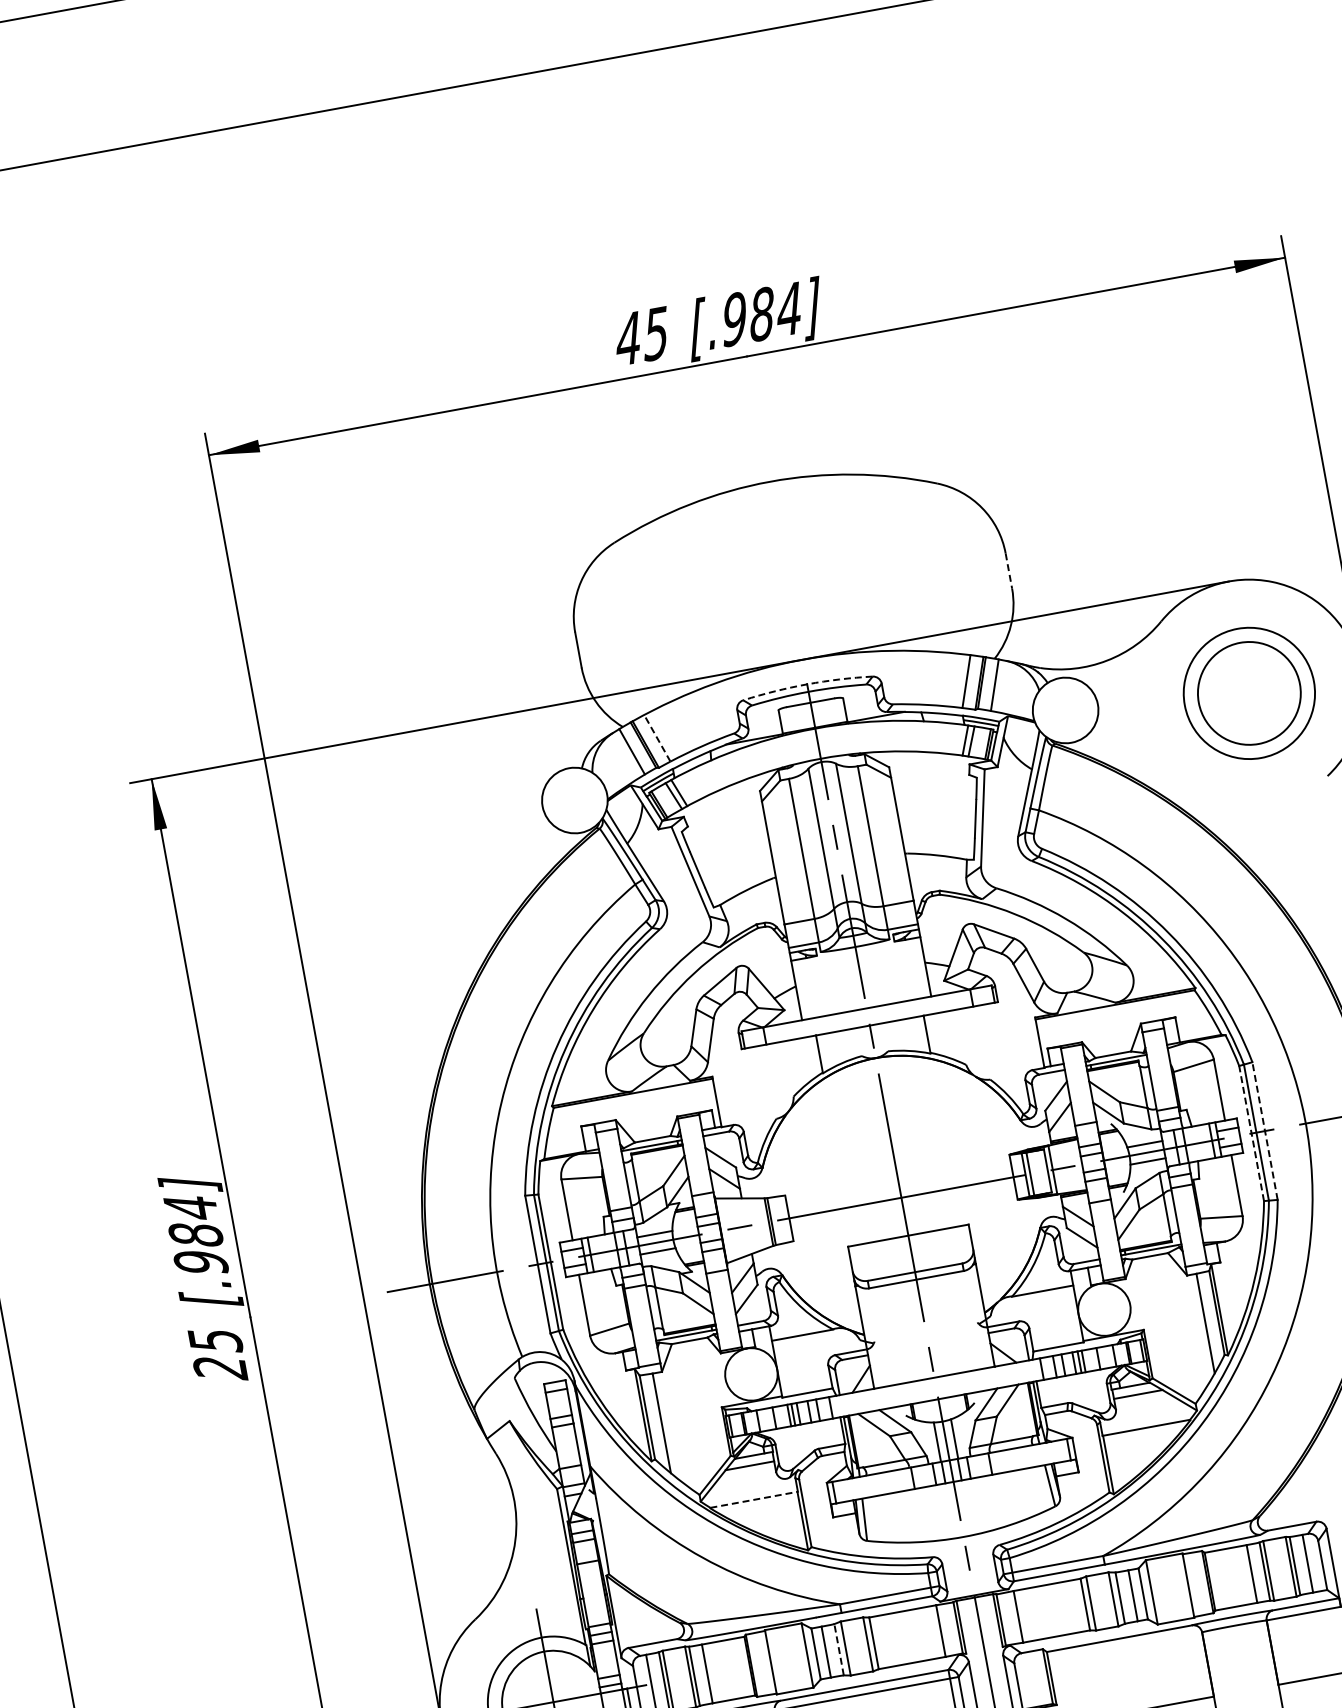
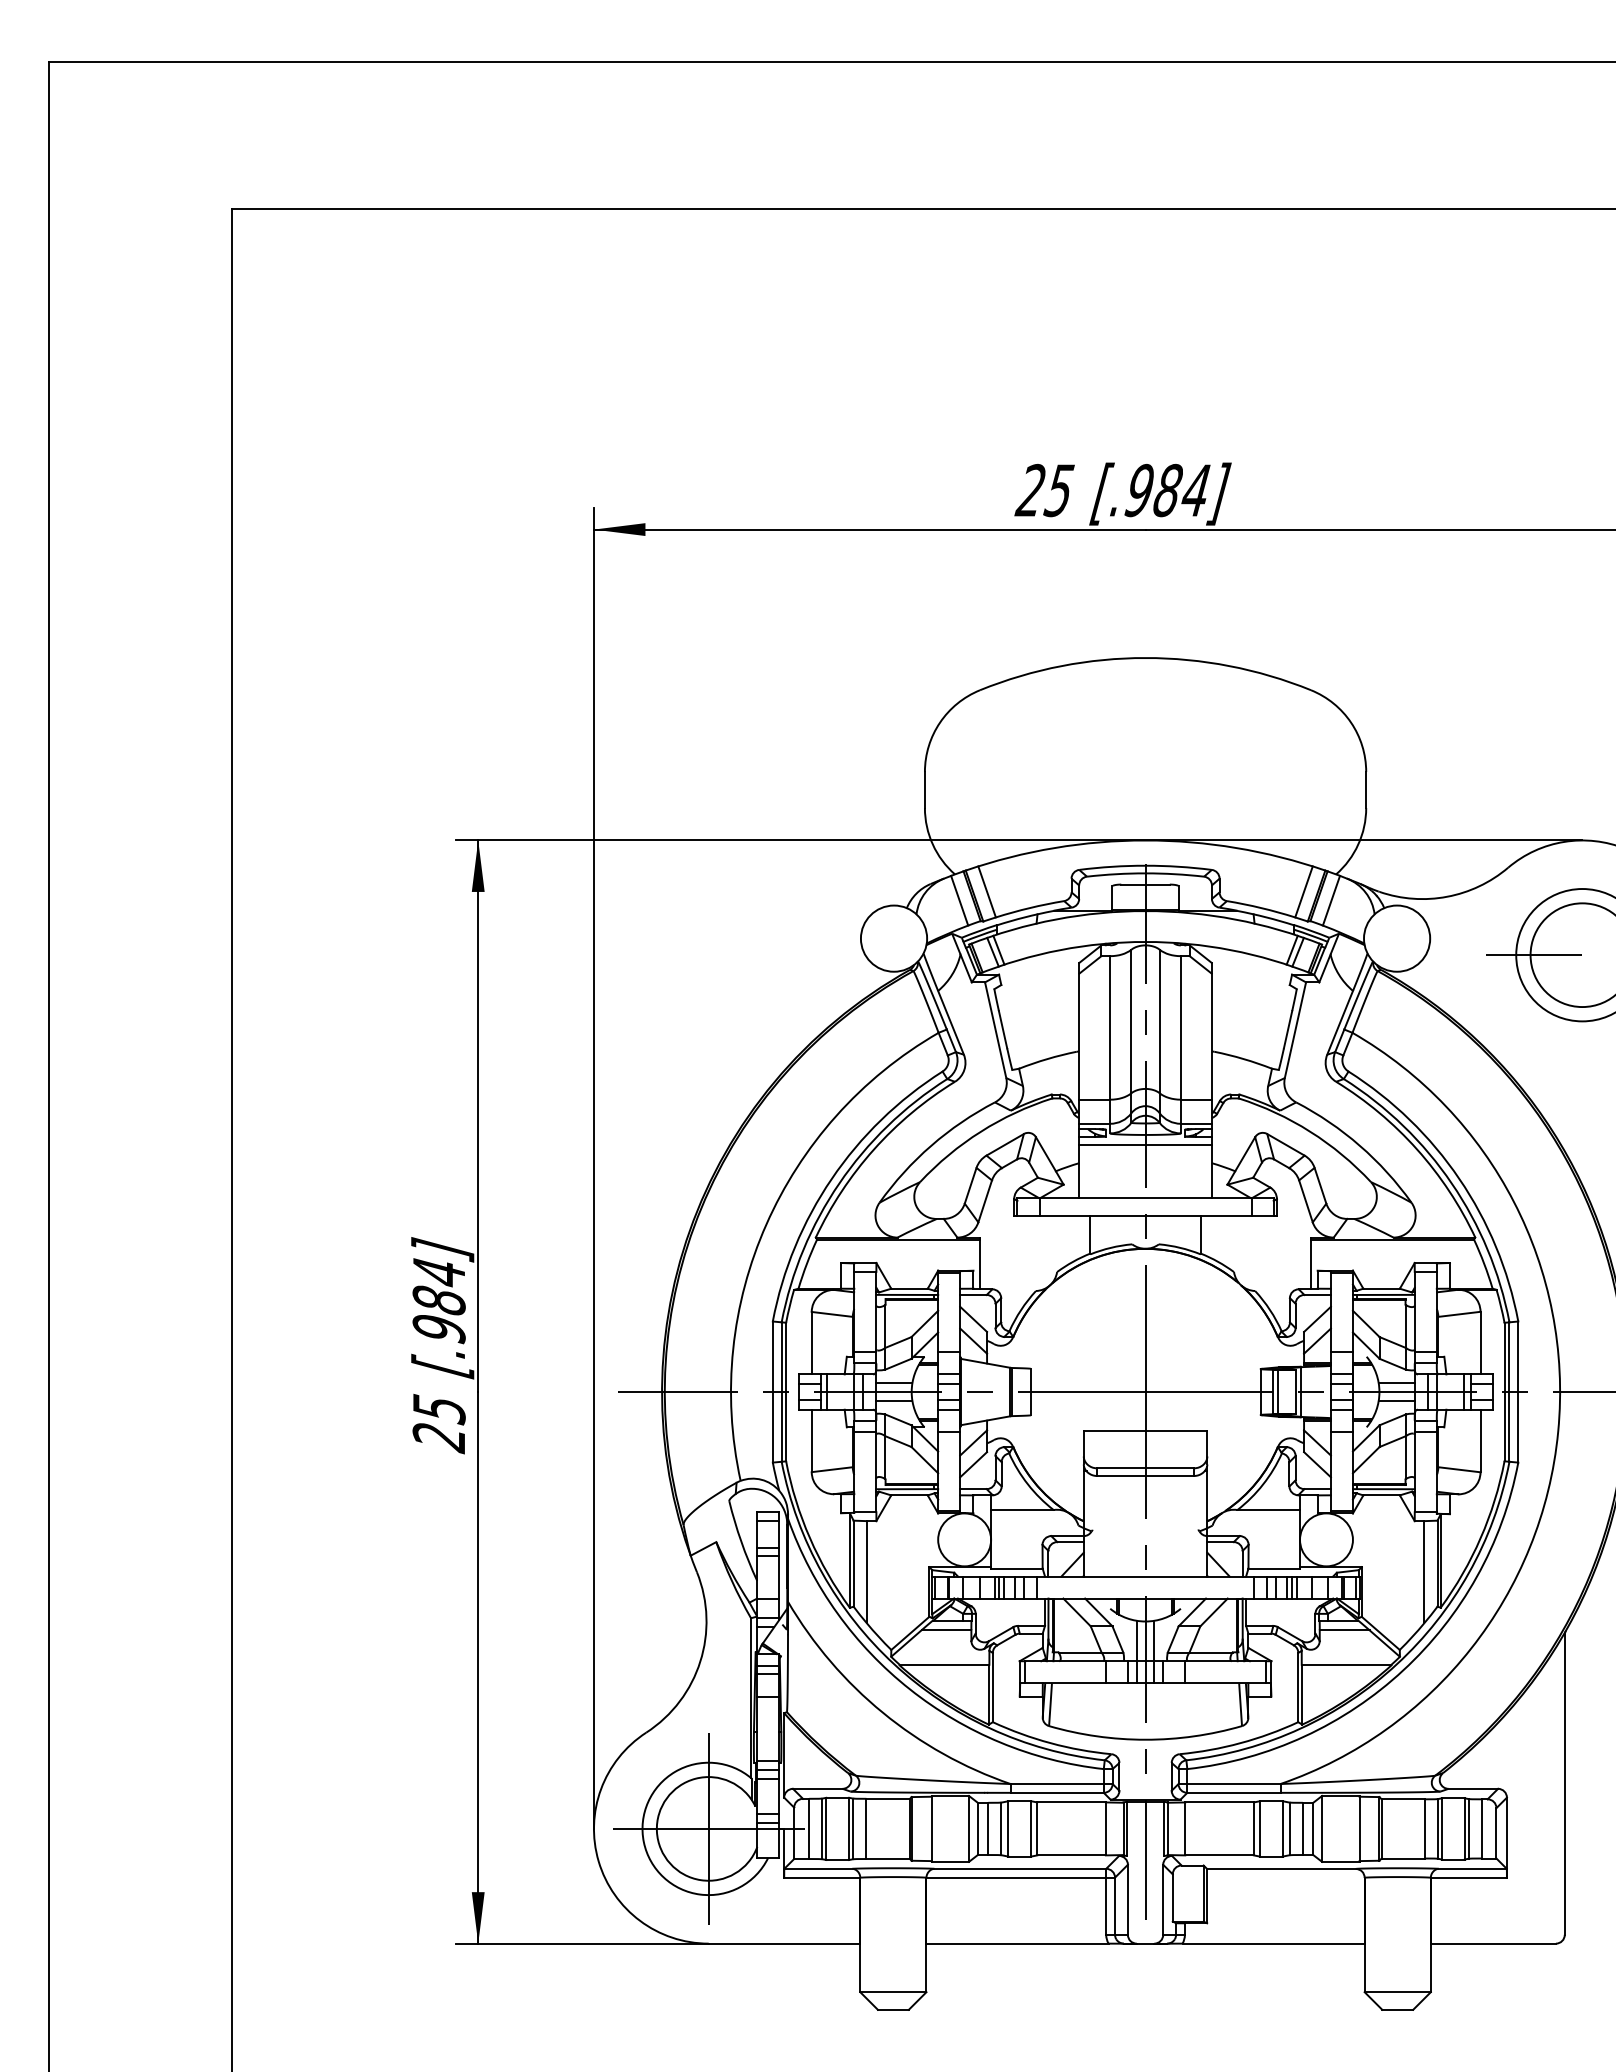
text: (626, 338) -> (1029, 489), 45 -> 25
line: (1009, 571) -> (1366, 790), dashed -> solid
arc: (807, 684) -> (1145, 865), dashed -> solid
line: (1202, 702) -> (1534, 955), added
line: (657, 737) -> (987, 891), dashed -> solid
line: (857, 956) -> (1145, 1144), added
line: (1265, 1131) -> (1518, 1392), dashed -> solid
line: (1251, 1132) -> (1504, 1391), dashed -> solid
line: (754, 1499) -> (944, 1664), dashed -> solid
line: (839, 1649) -> (1001, 1828), dashed -> solid

